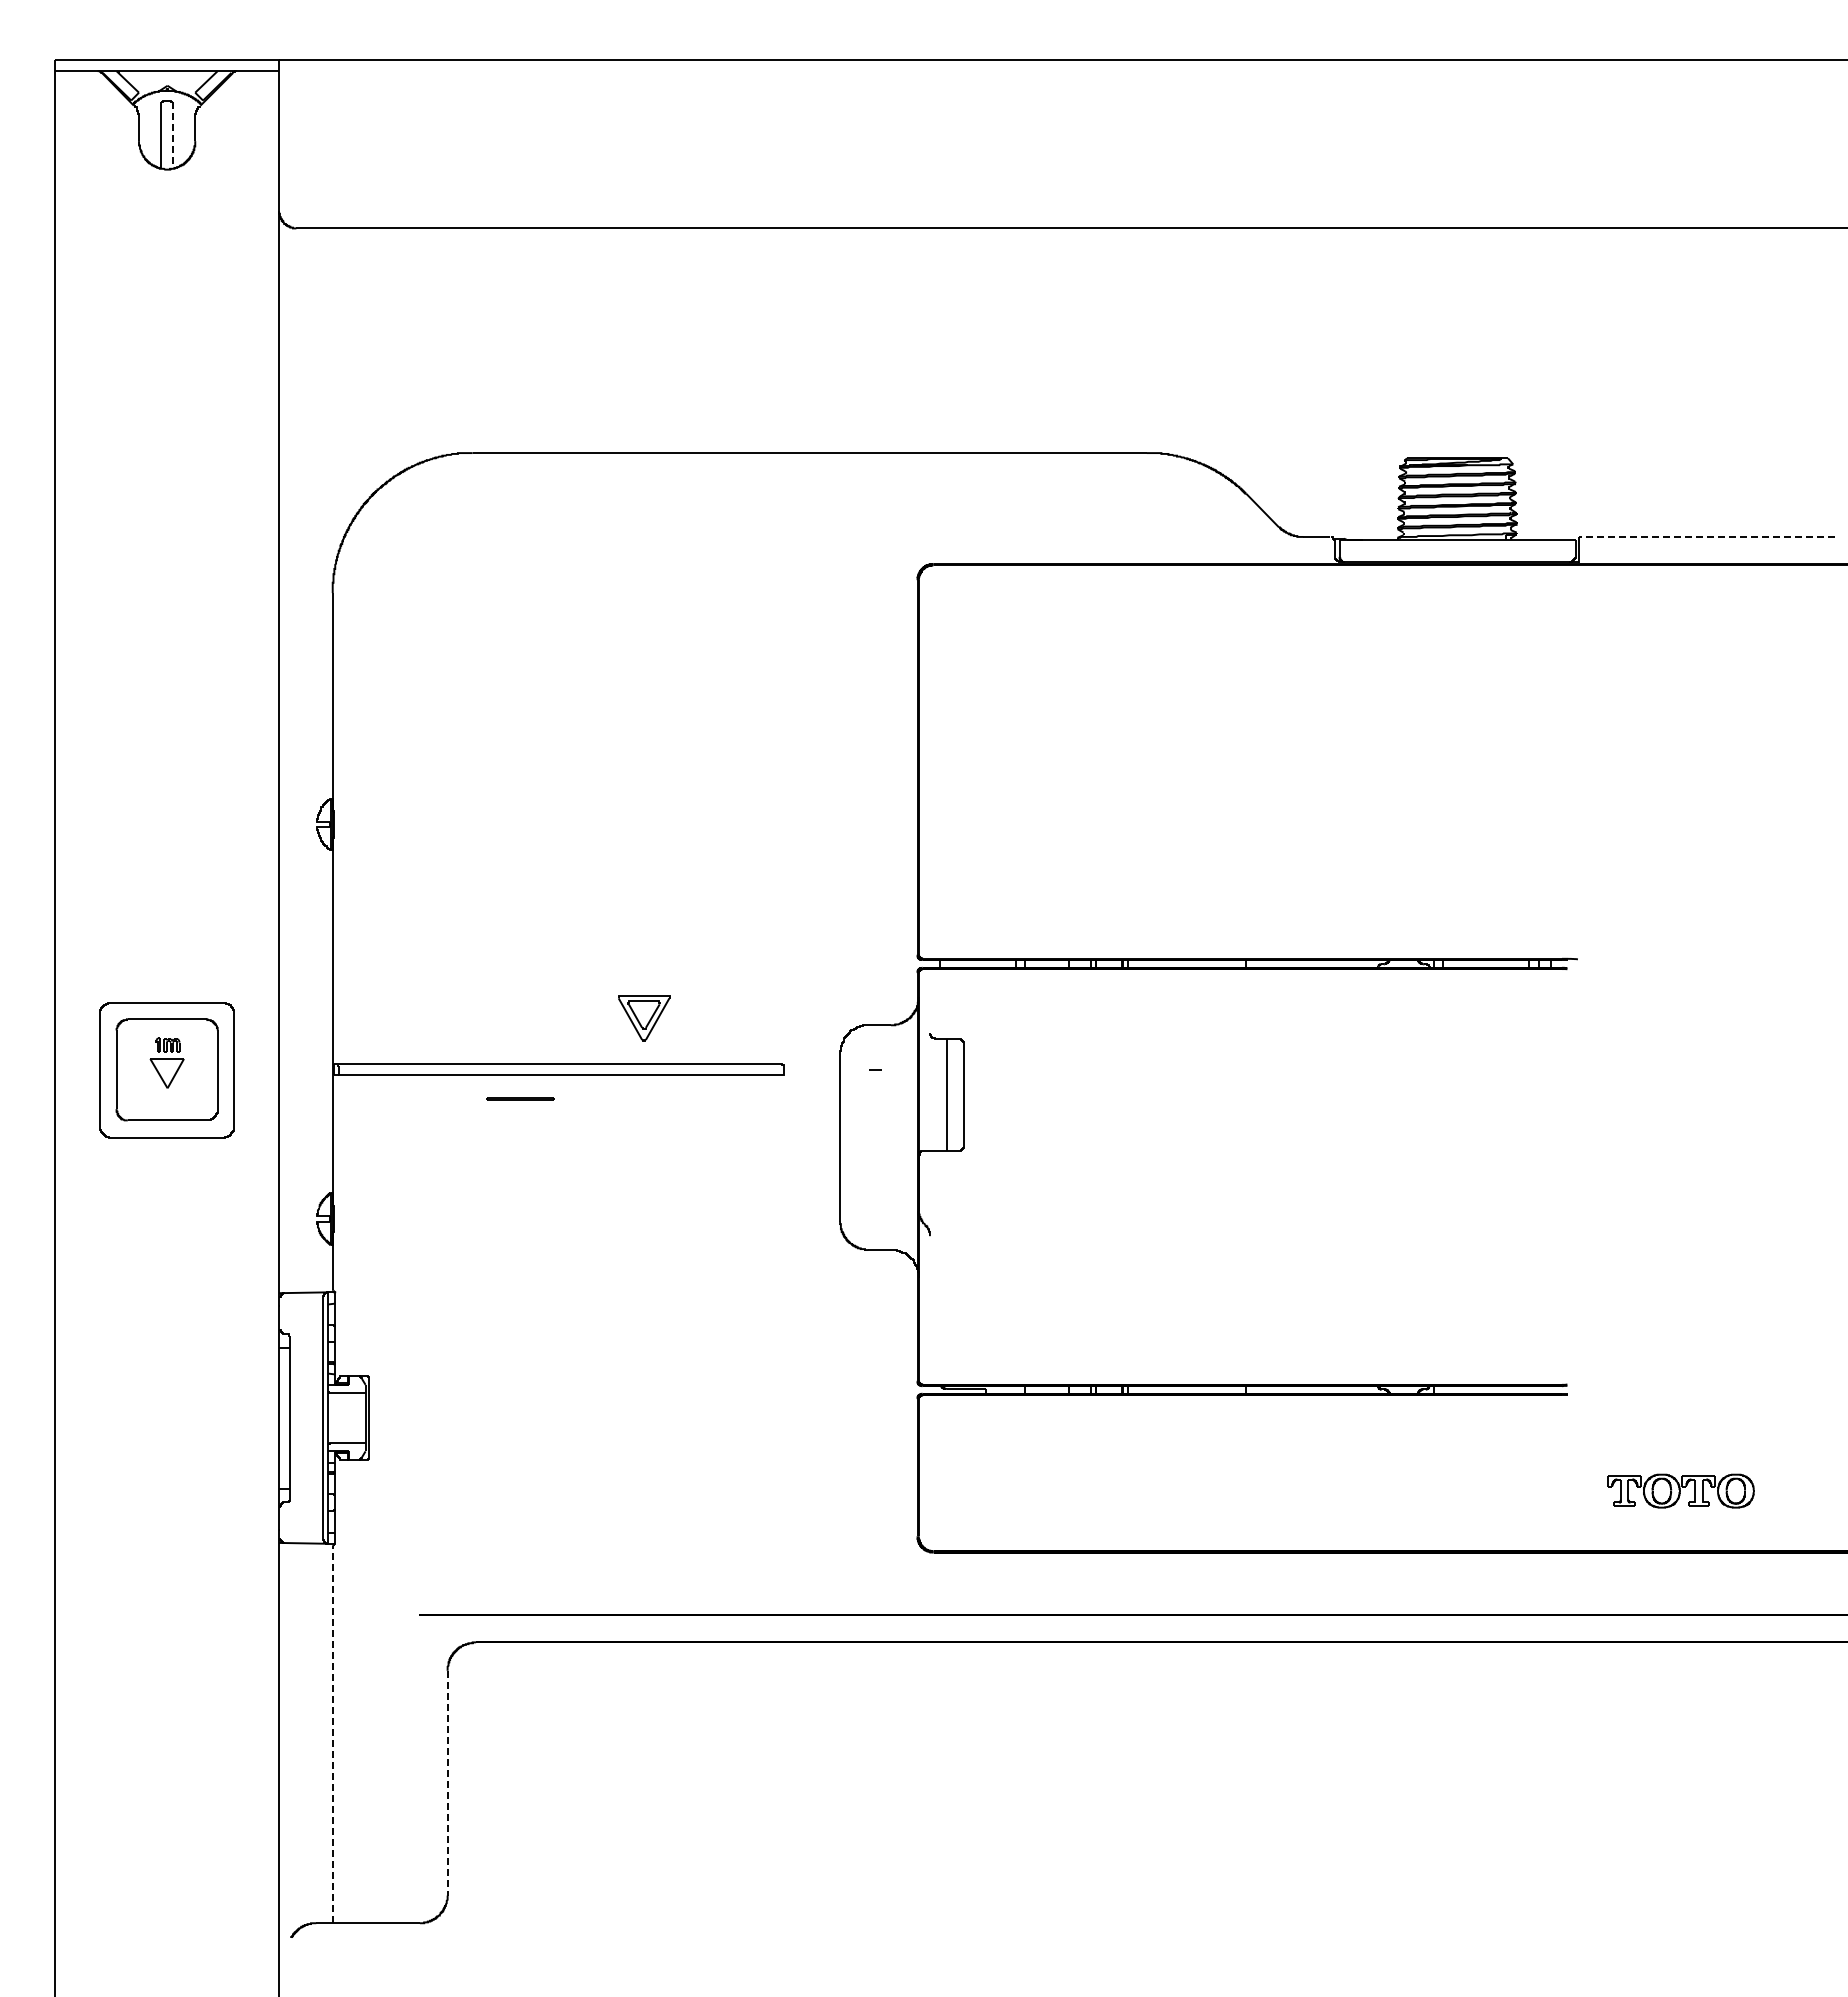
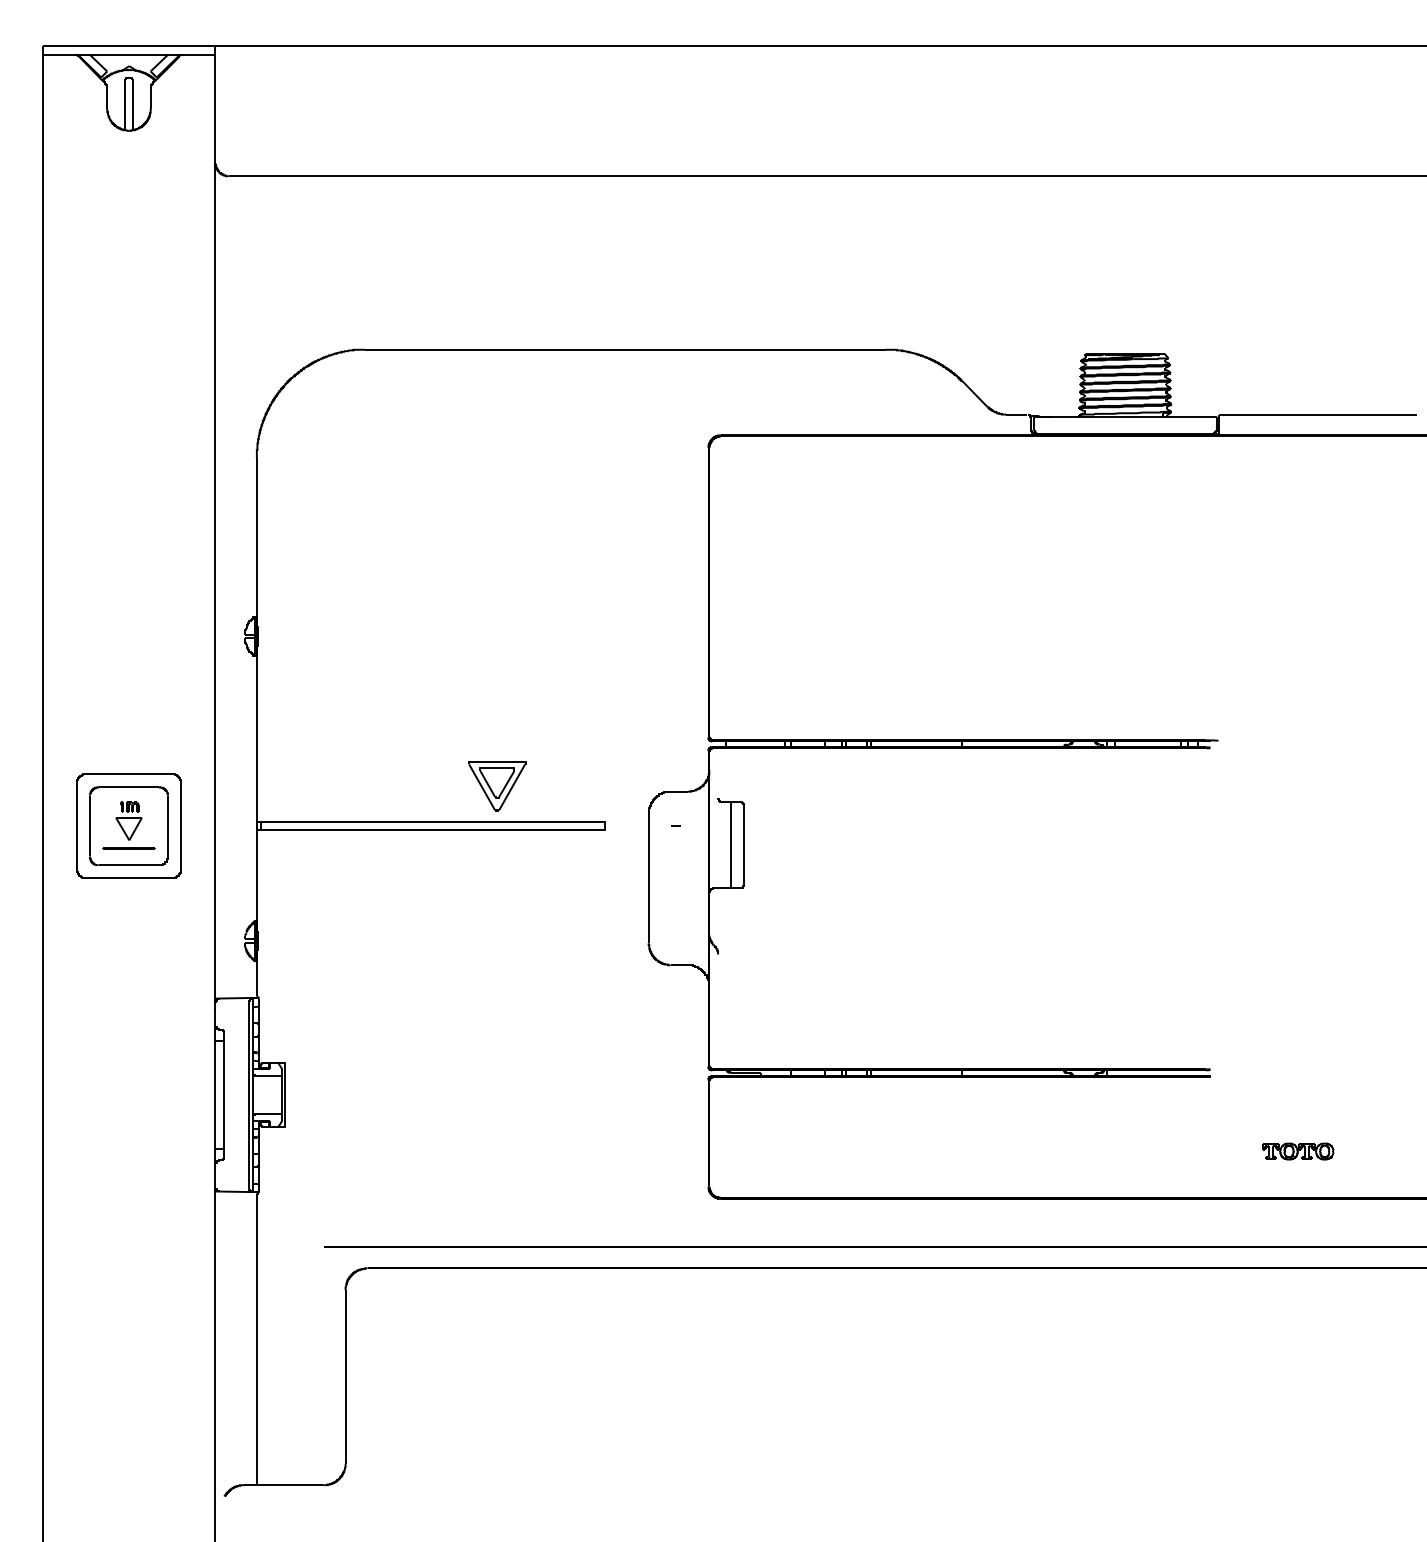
line: (172, 136) -> (133, 105), dashed -> solid
line: (1706, 536) -> (1317, 414), dashed -> solid
part: (644, 1017) -> (497, 785), size x1.43
line: (520, 1098) -> (129, 848), moved
part: (1681, 1491) -> (1298, 1151), size x0.62
line: (332, 1734) -> (256, 1339), dashed -> solid
line: (447, 1783) -> (345, 1377), dashed -> solid

